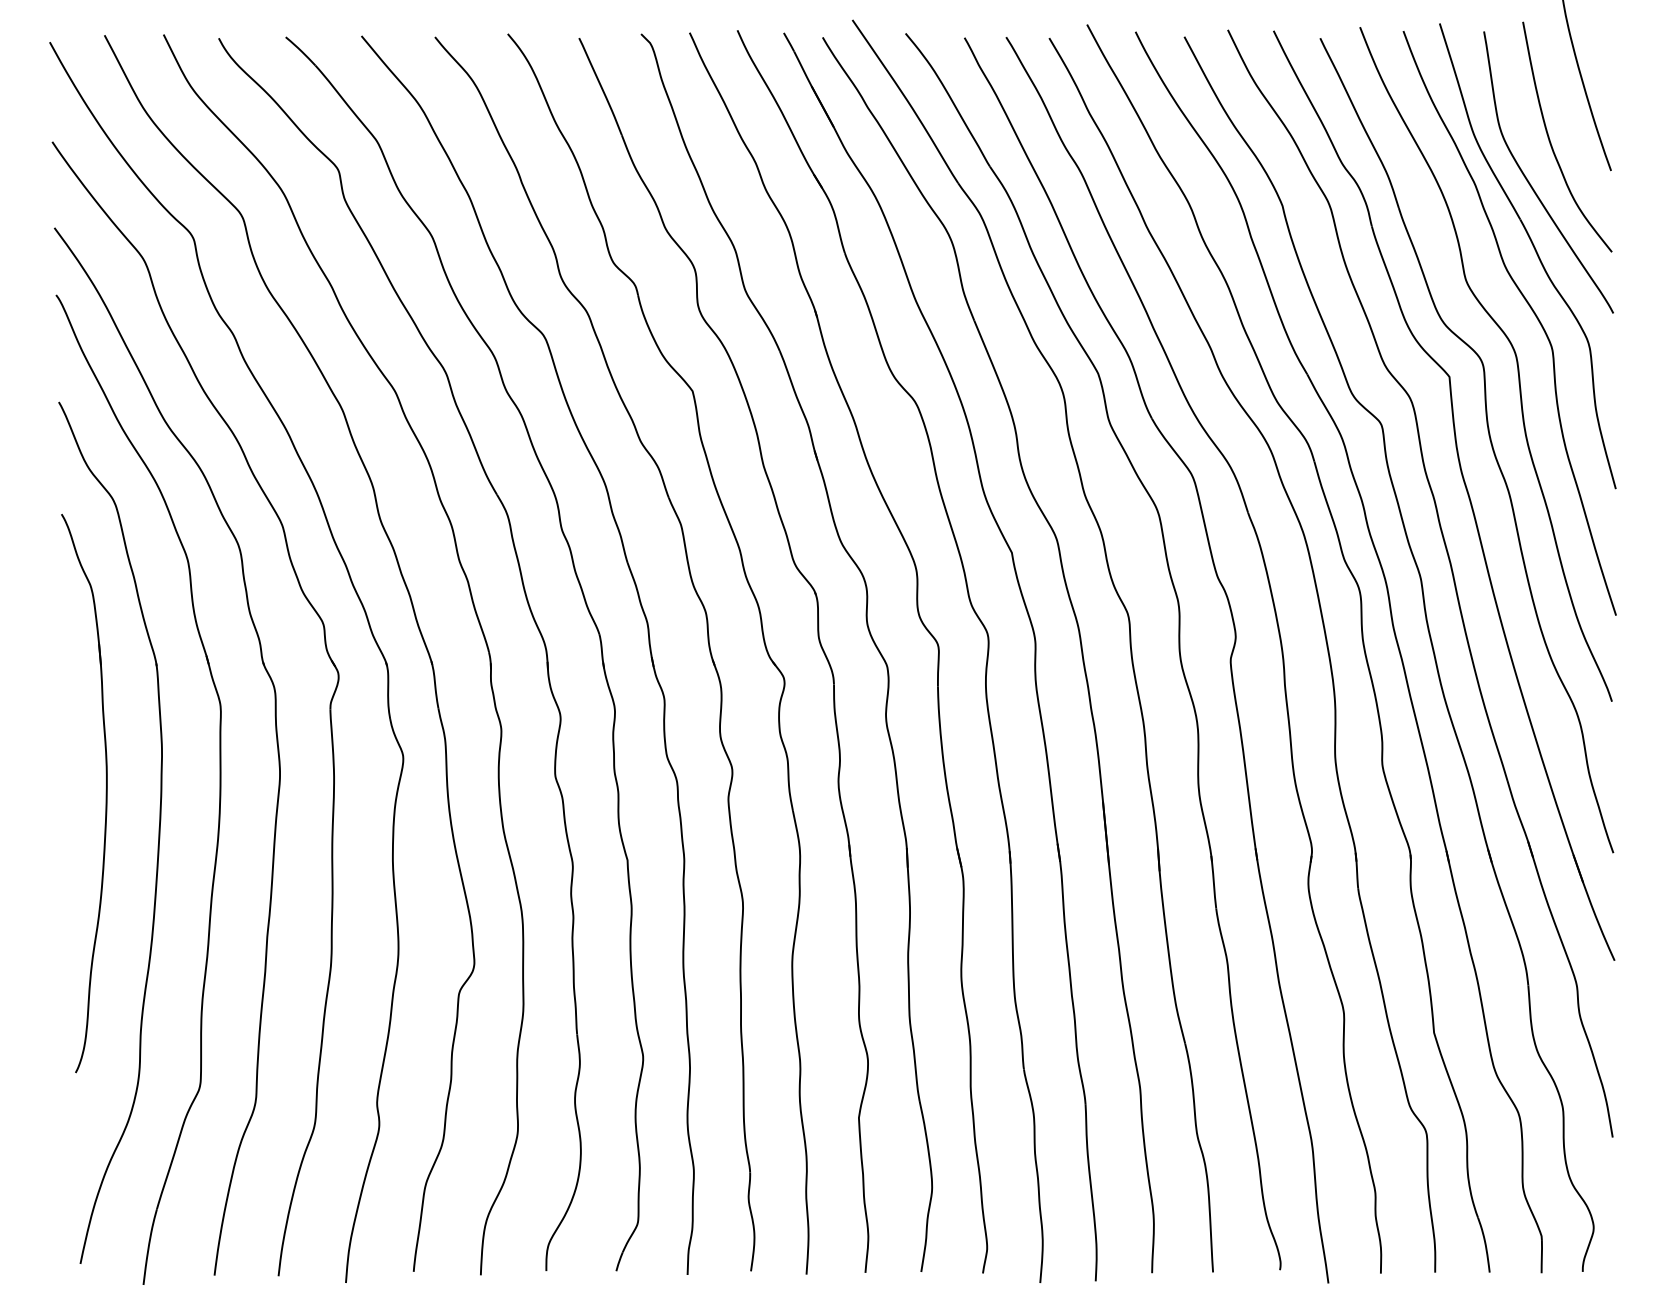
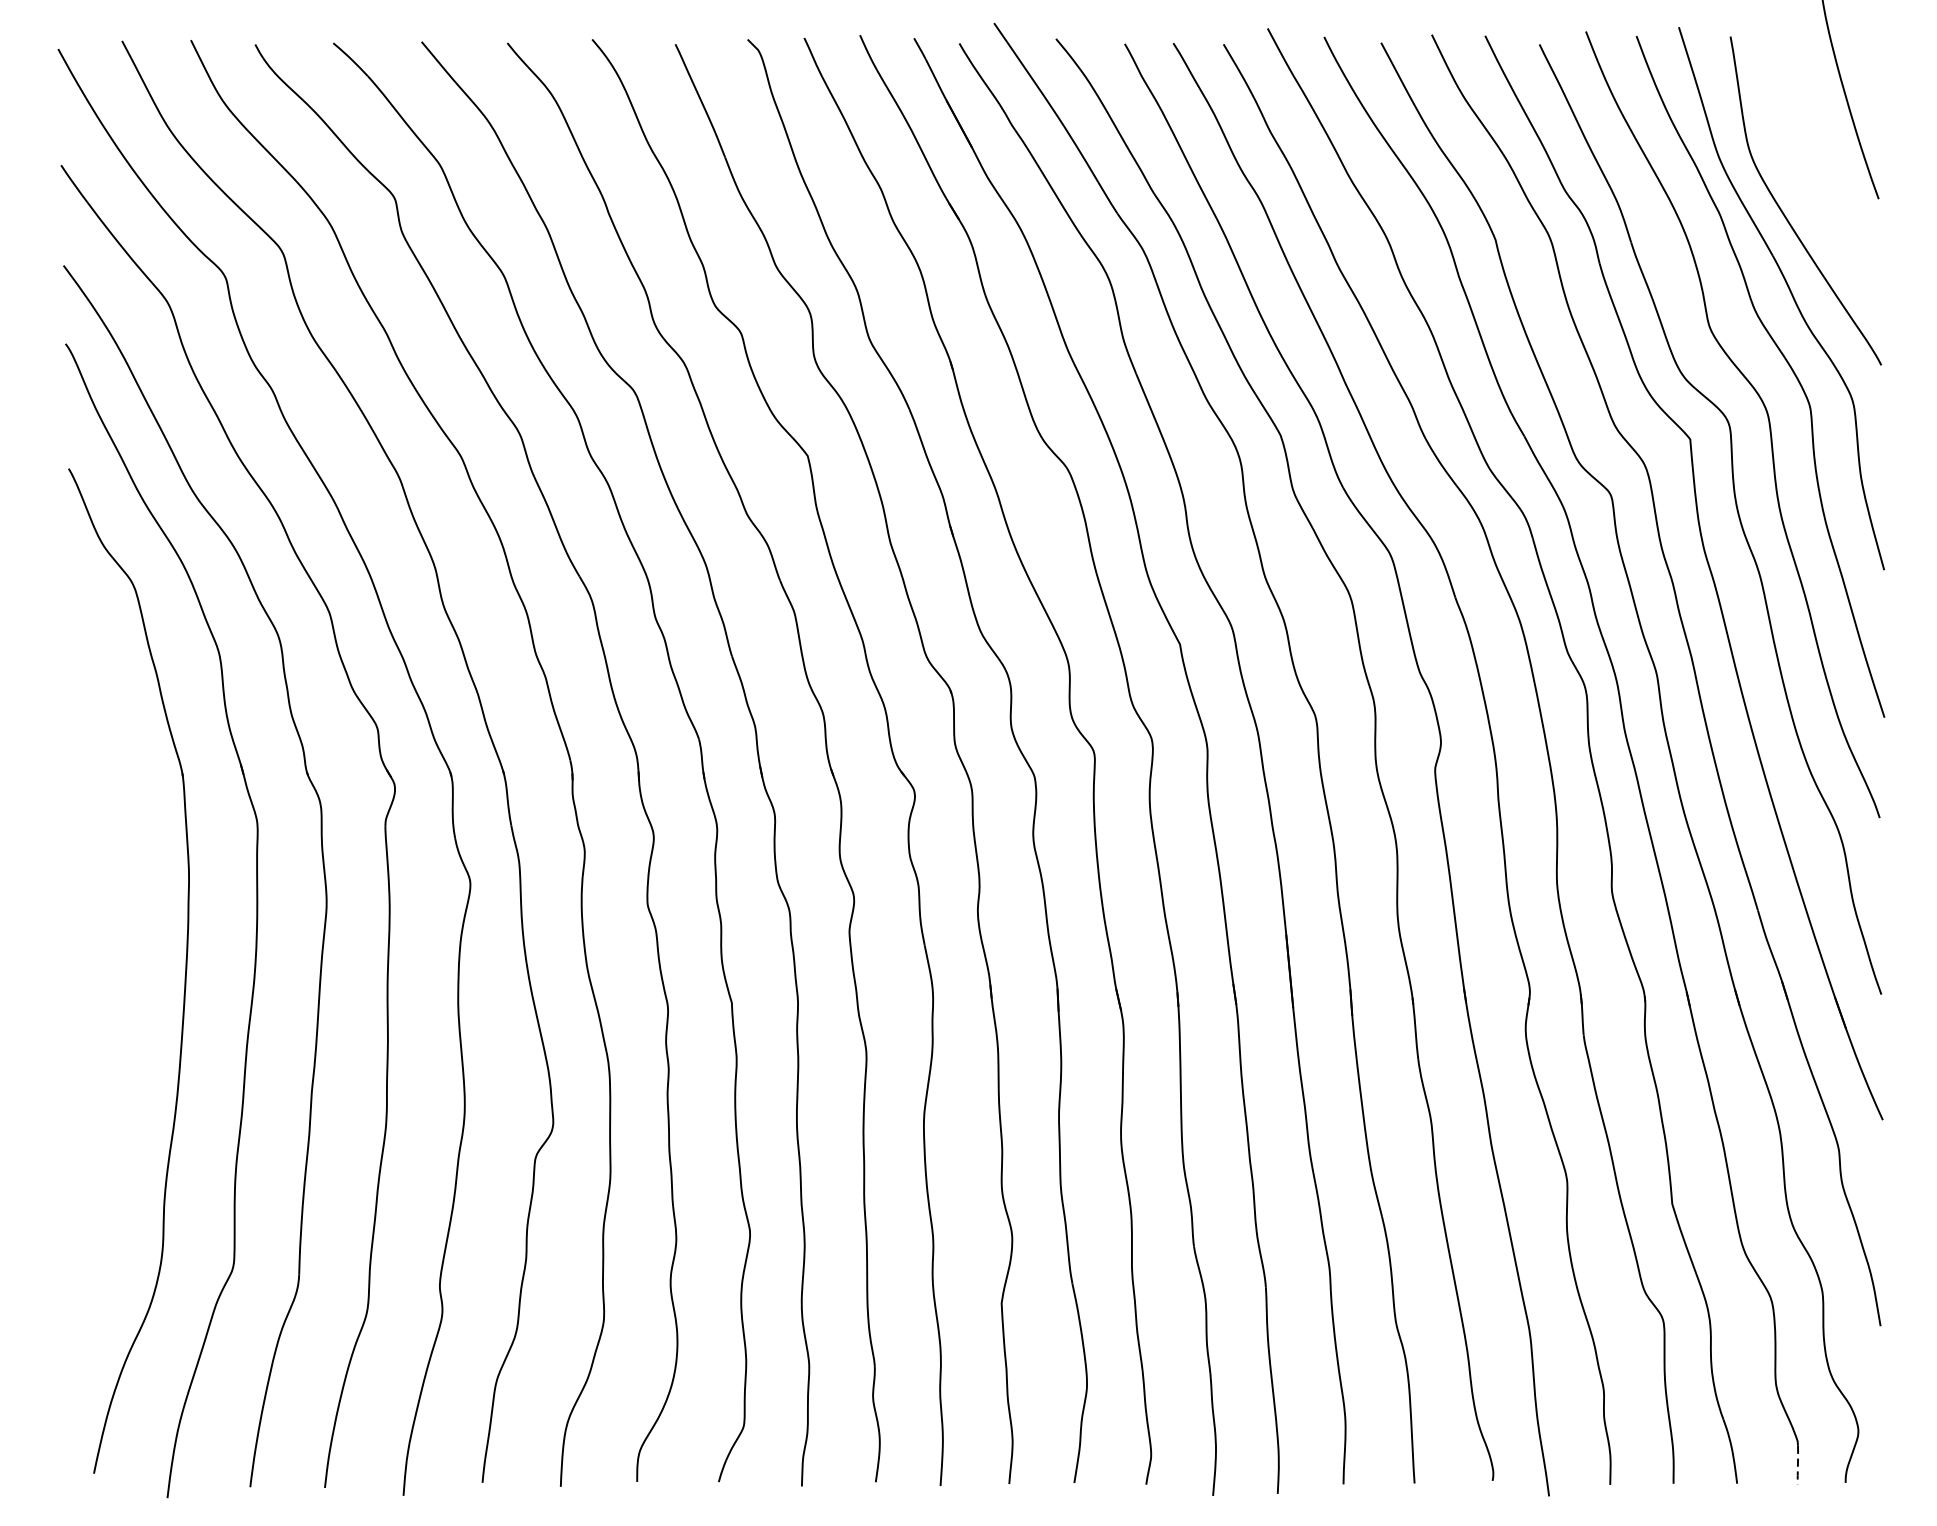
curve: (1551, 142) -> (1809, 166), removed
part: (105, 793) -> (123, 925), removed
line: (1541, 1256) -> (1797, 1464), solid -> dashed

